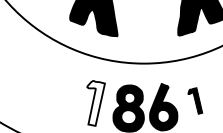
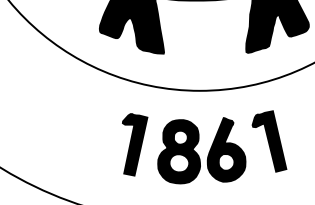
part: (195, 101) -> (269, 141), size x1.67
fill: (96, 103) -> (135, 144), added

